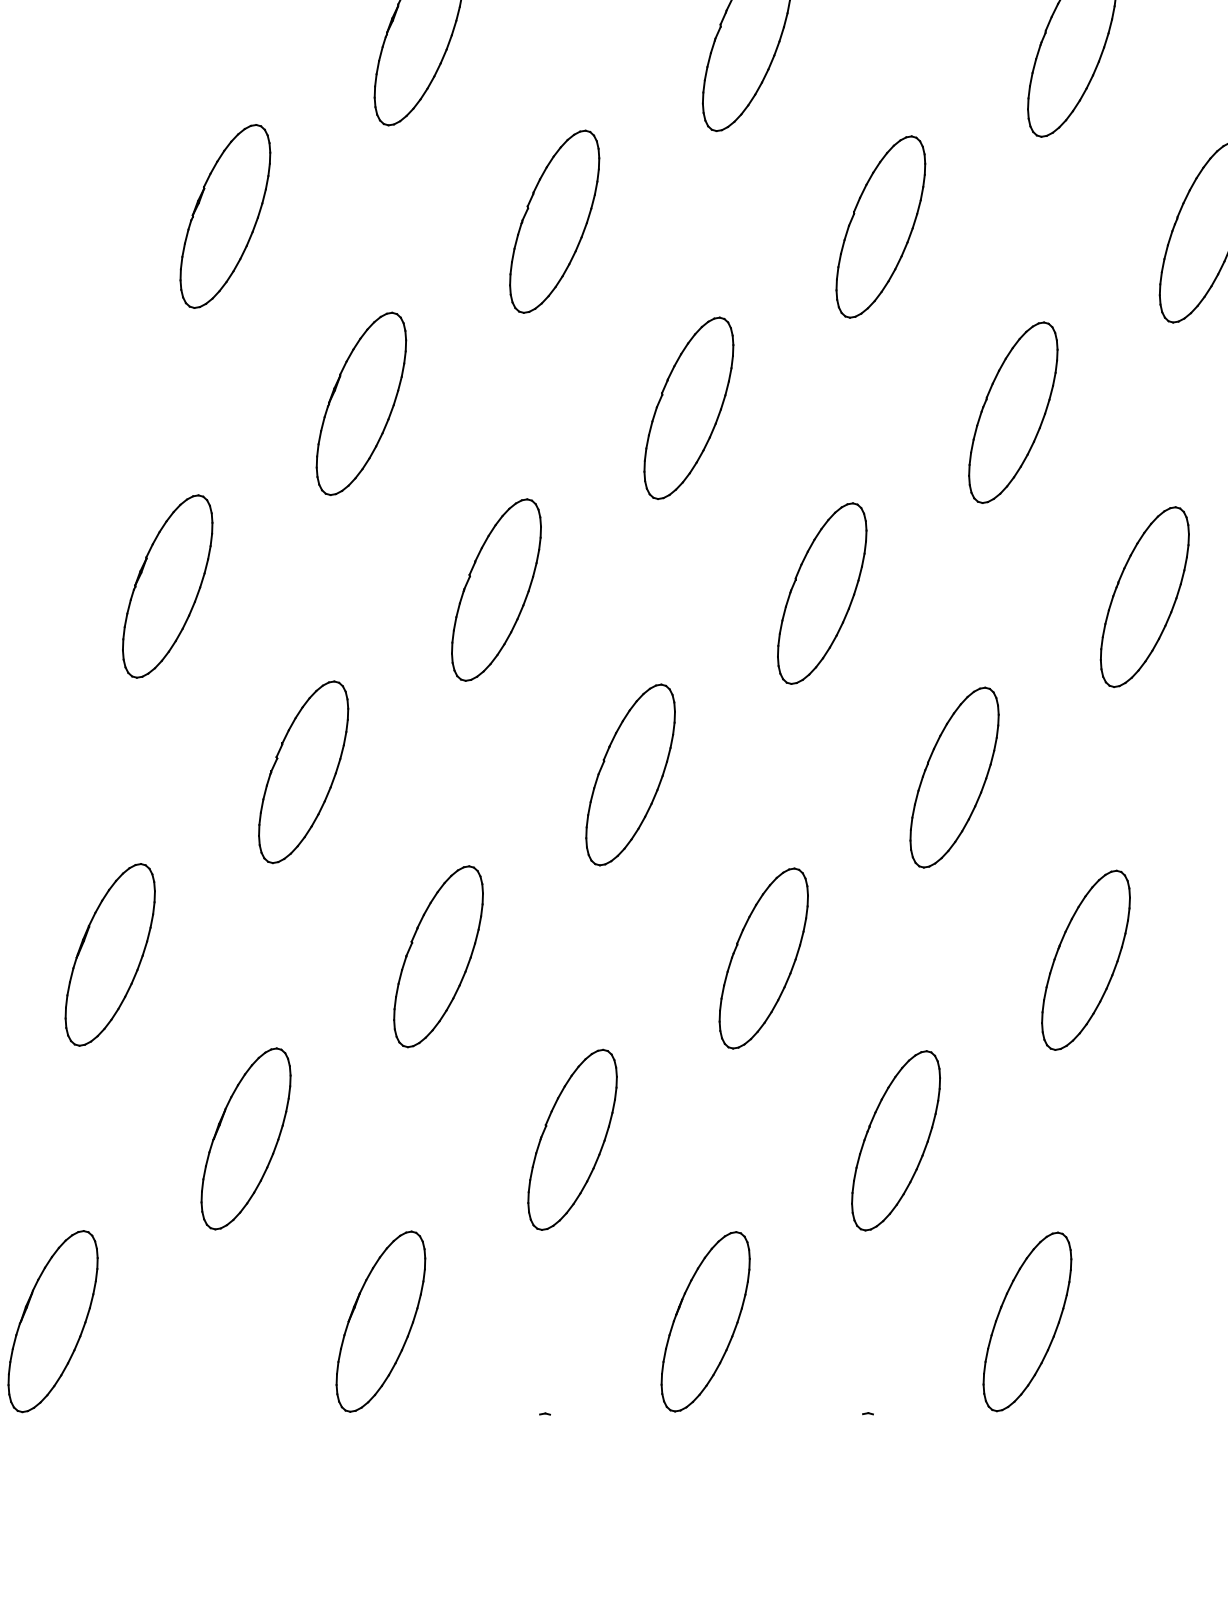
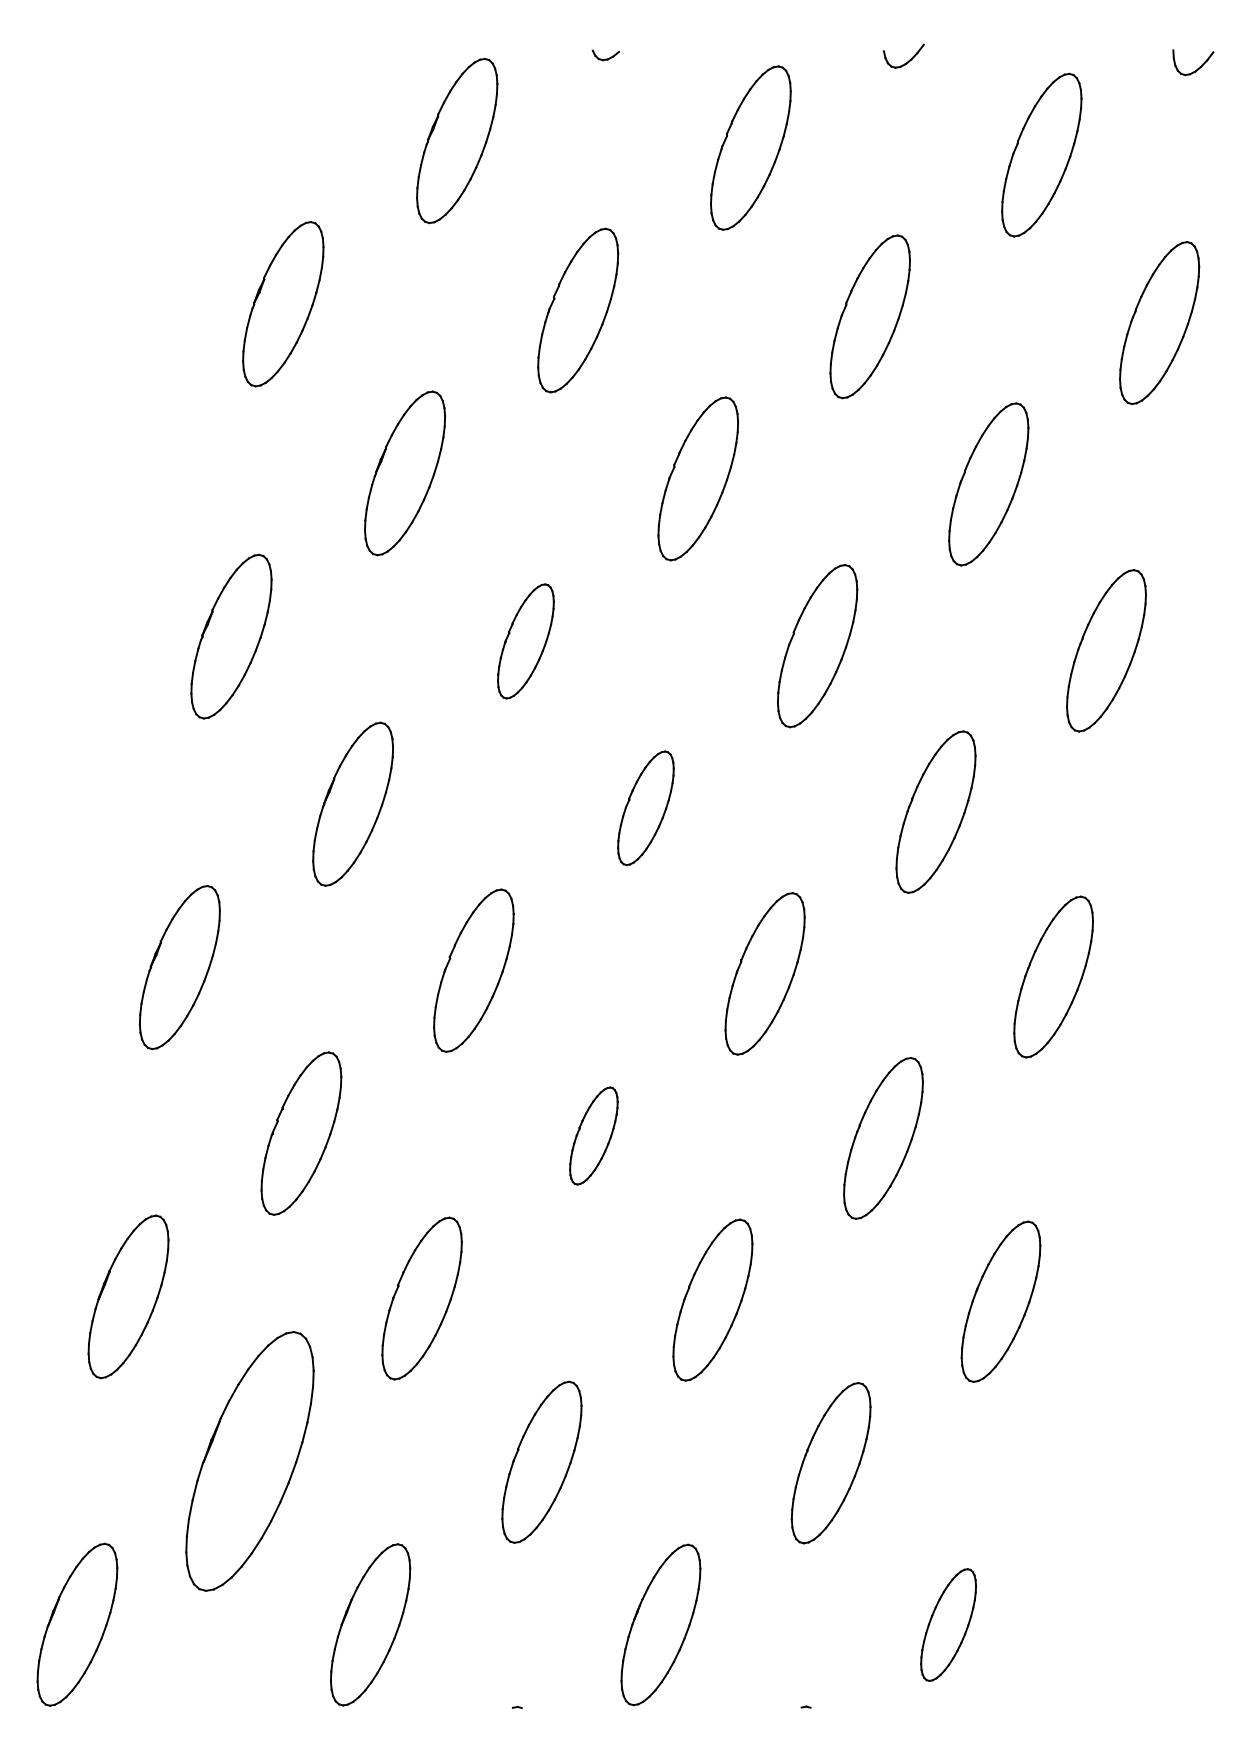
part: (554, 221) -> (525, 641), size x0.7
part: (688, 408) -> (645, 808), size x0.7
part: (630, 774) -> (593, 1135), size x0.6
part: (245, 1138) -> (249, 1461), size x1.6
part: (1027, 1321) -> (948, 1624), size x0.7

